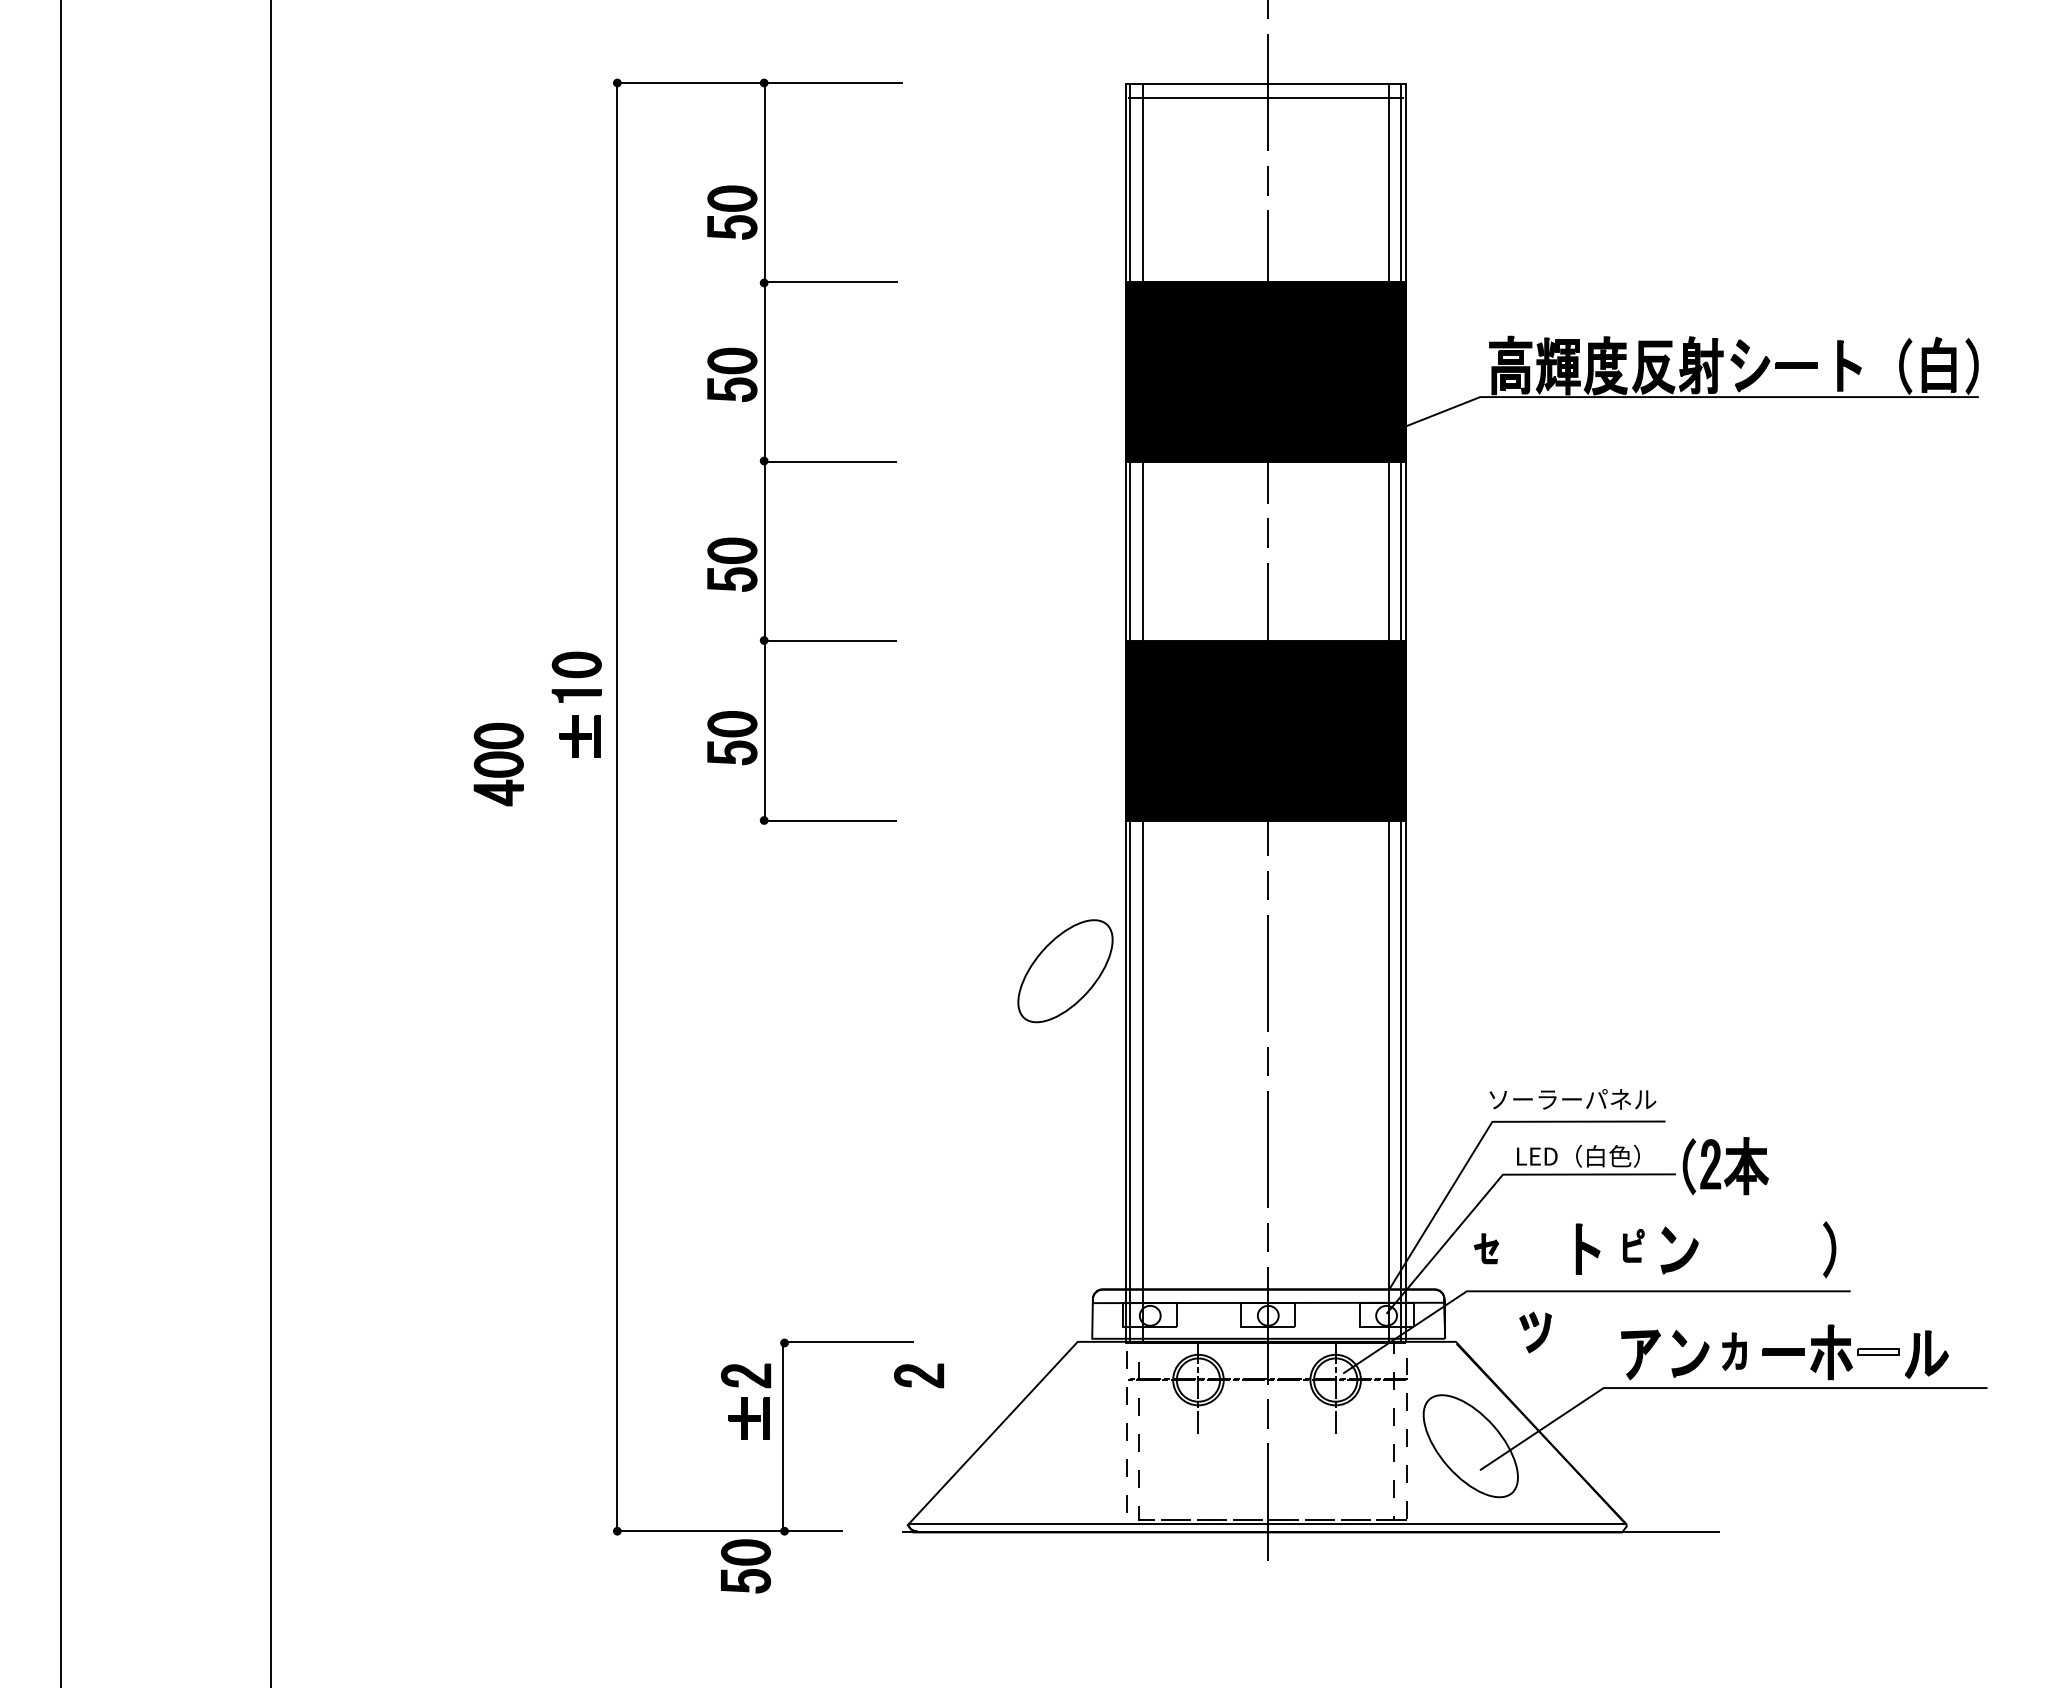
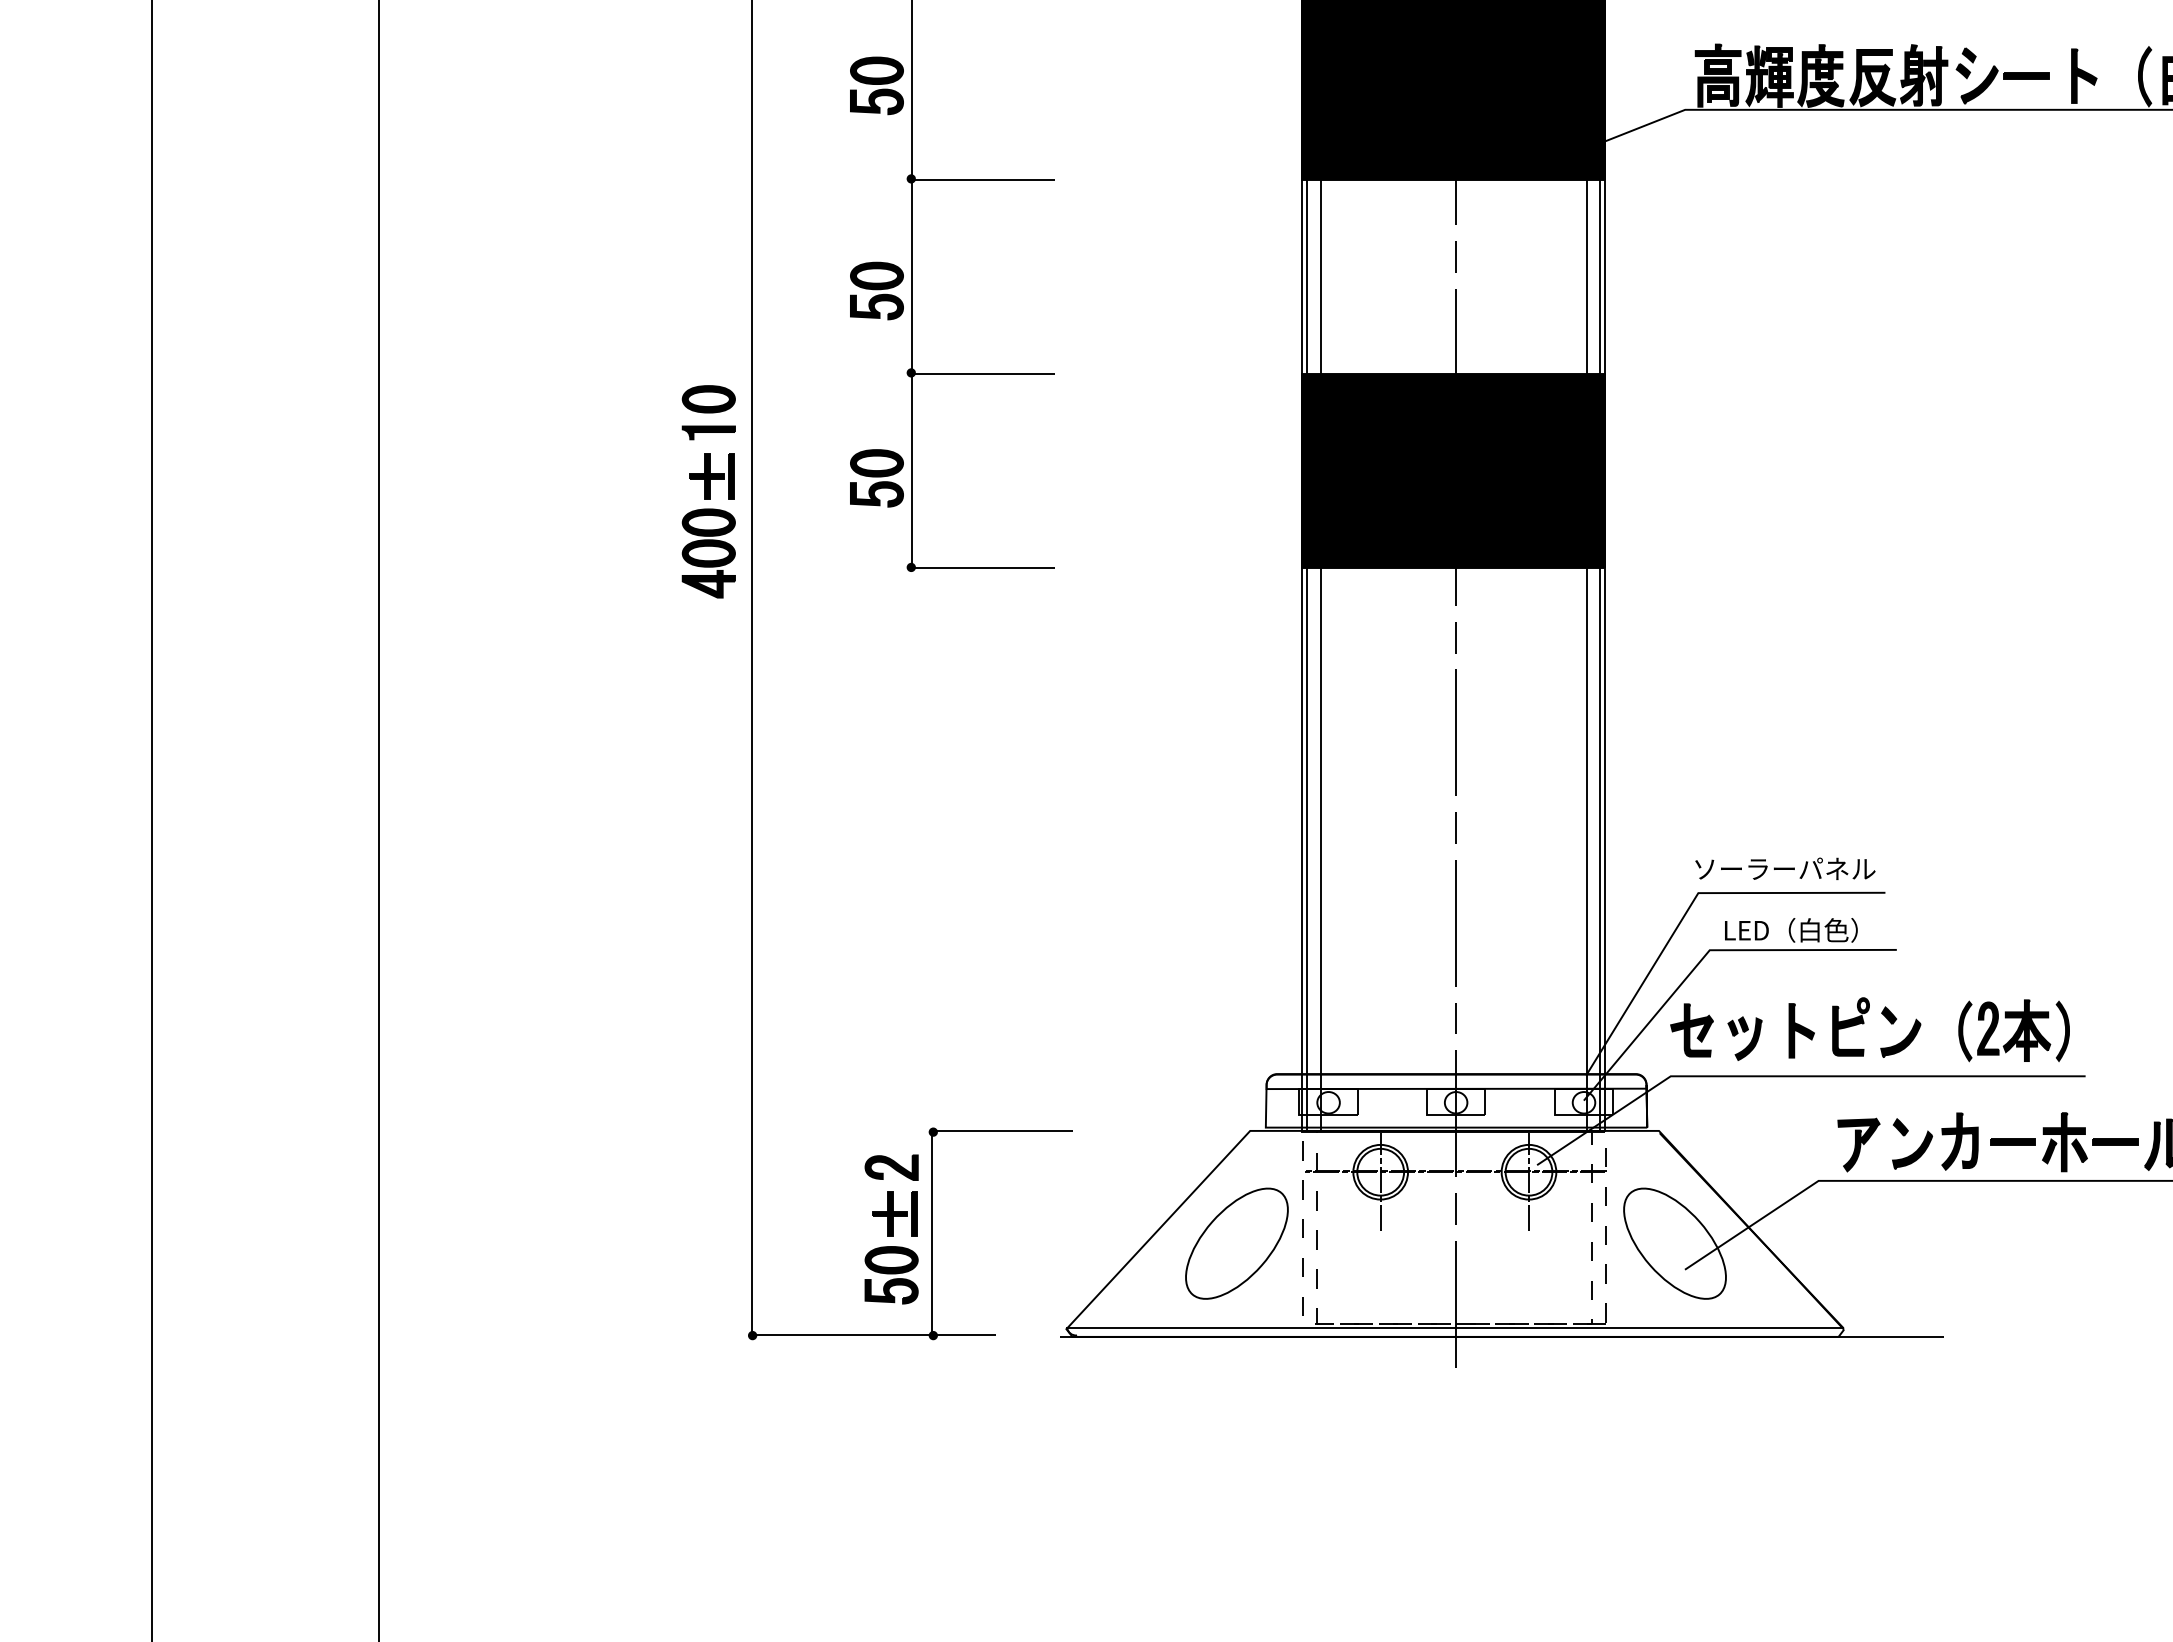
part: (498, 764) -> (708, 553), moved
part: (1065, 971) -> (1236, 1244), moved
part: (1718, 1162) -> (1996, 1026), moved
part: (1633, 1245) -> (1850, 1026), size x1.67
part: (1486, 1248) -> (1691, 1030), size x1.67
part: (1535, 1332) -> (1744, 1038), moved
part: (1734, 1351) -> (1960, 1141), size x1.43
fill: (1878, 1351) -> (2115, 1141), added
part: (919, 1375) -> (1079, 1167), removed
part: (746, 1566) -> (892, 1275), moved

